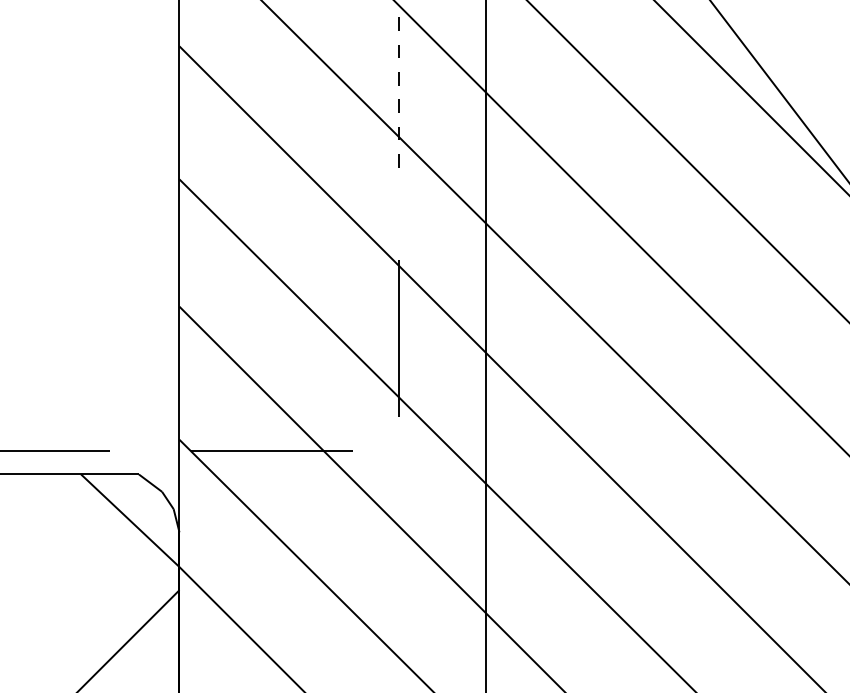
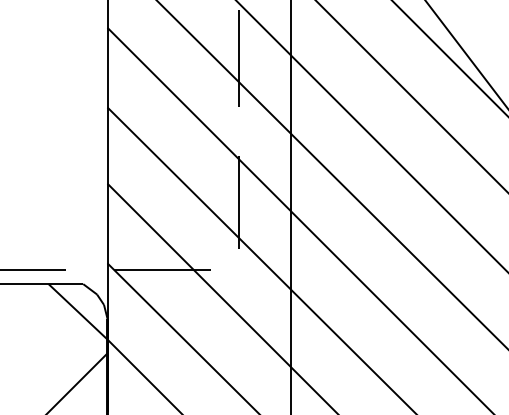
line: (399, 99) -> (239, 59), dashed -> solid

